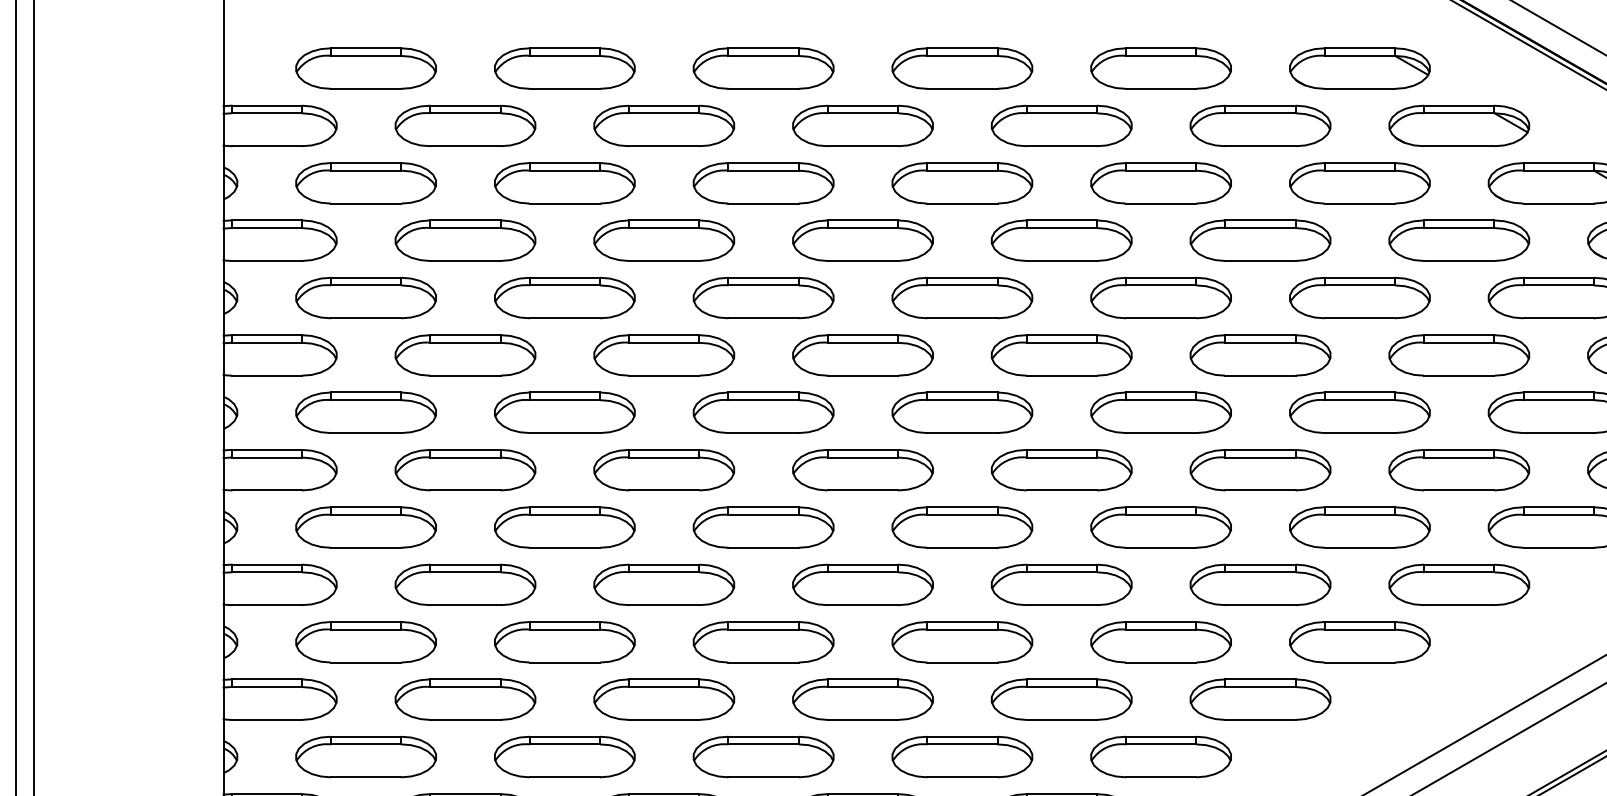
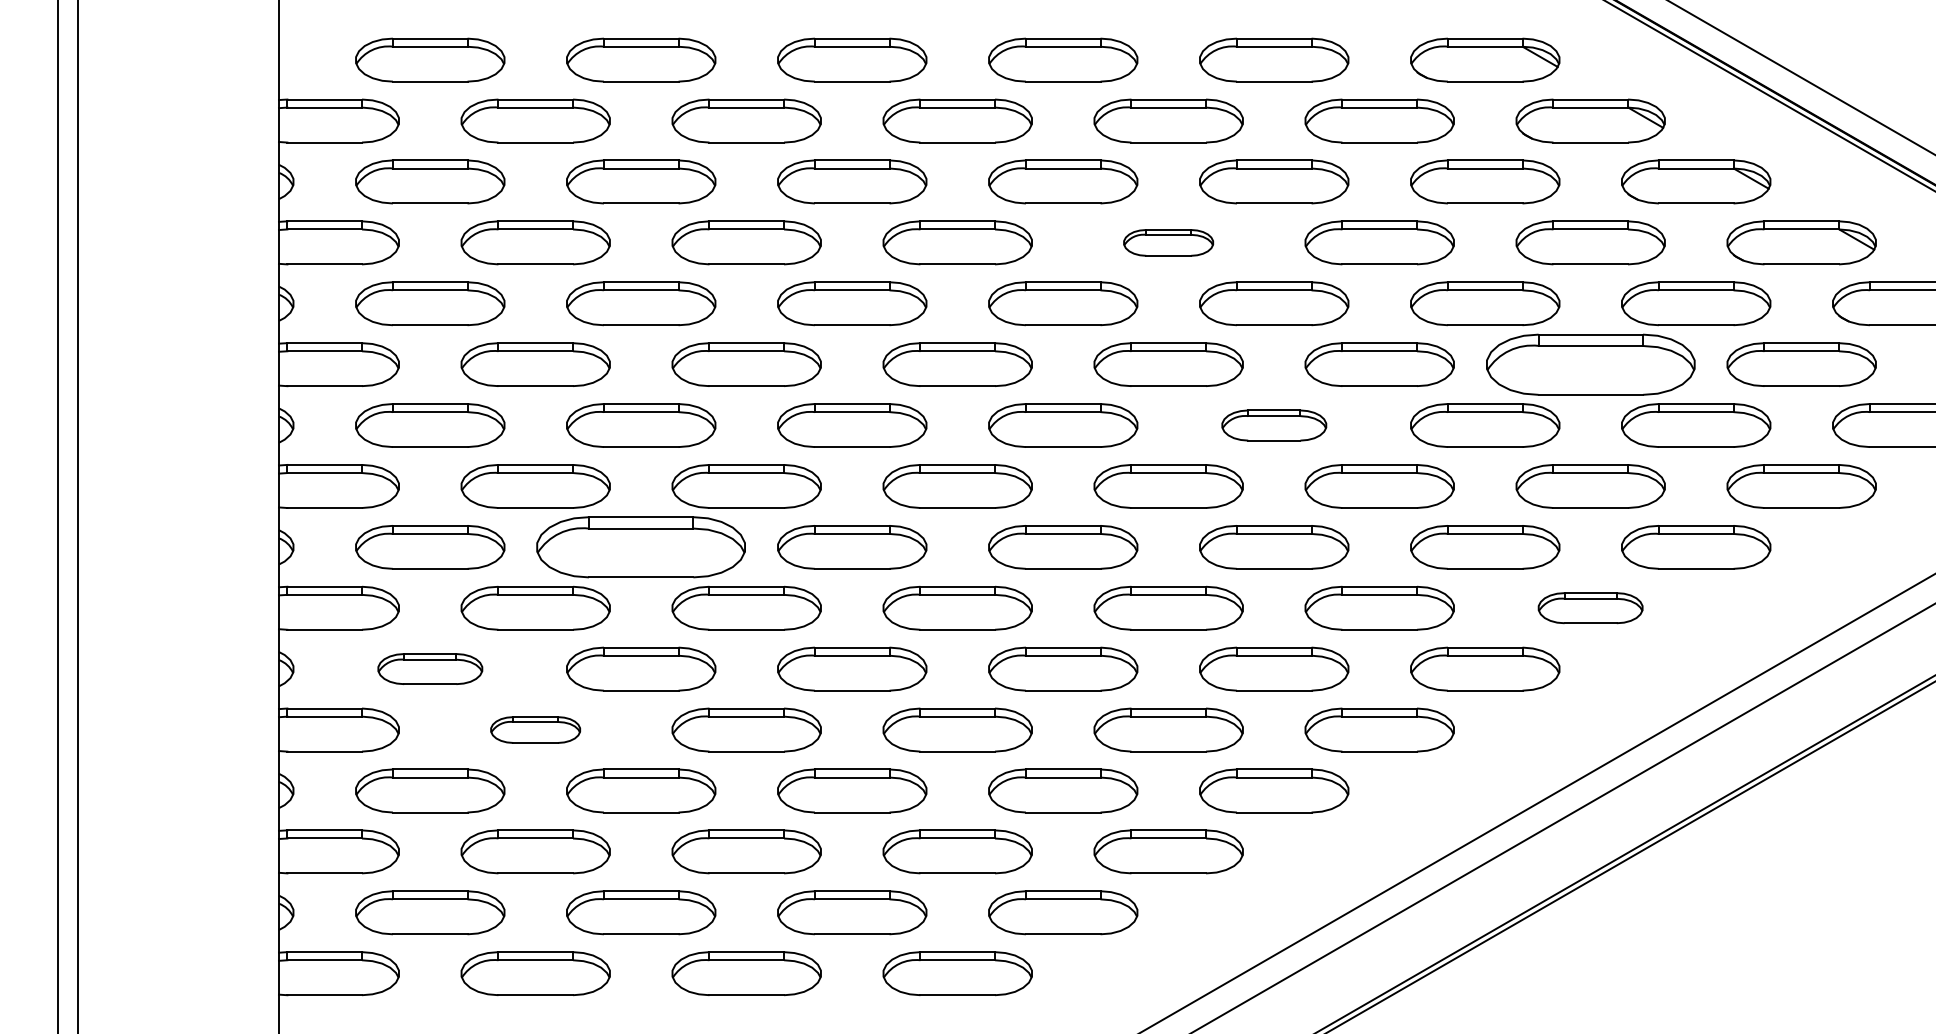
part: (1061, 240) -> (1168, 242), size x0.6
part: (1459, 355) -> (1590, 364), size x1.4
part: (1161, 412) -> (1274, 425), size x0.7
part: (565, 527) -> (641, 547), size x1.4
part: (1459, 584) -> (1590, 607), size x0.7
part: (366, 641) -> (430, 668), size x0.7
part: (465, 699) -> (535, 729), size x0.6

